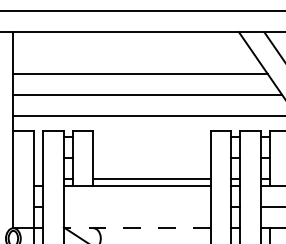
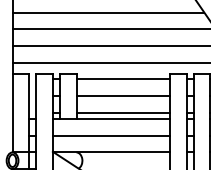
line: (133, 53) -> (108, 12), added
line: (151, 136) -> (122, 79), added
line: (151, 157) -> (122, 95), added
line: (136, 207) -> (110, 135), added
line: (136, 228) -> (110, 152), dashed -> solid

